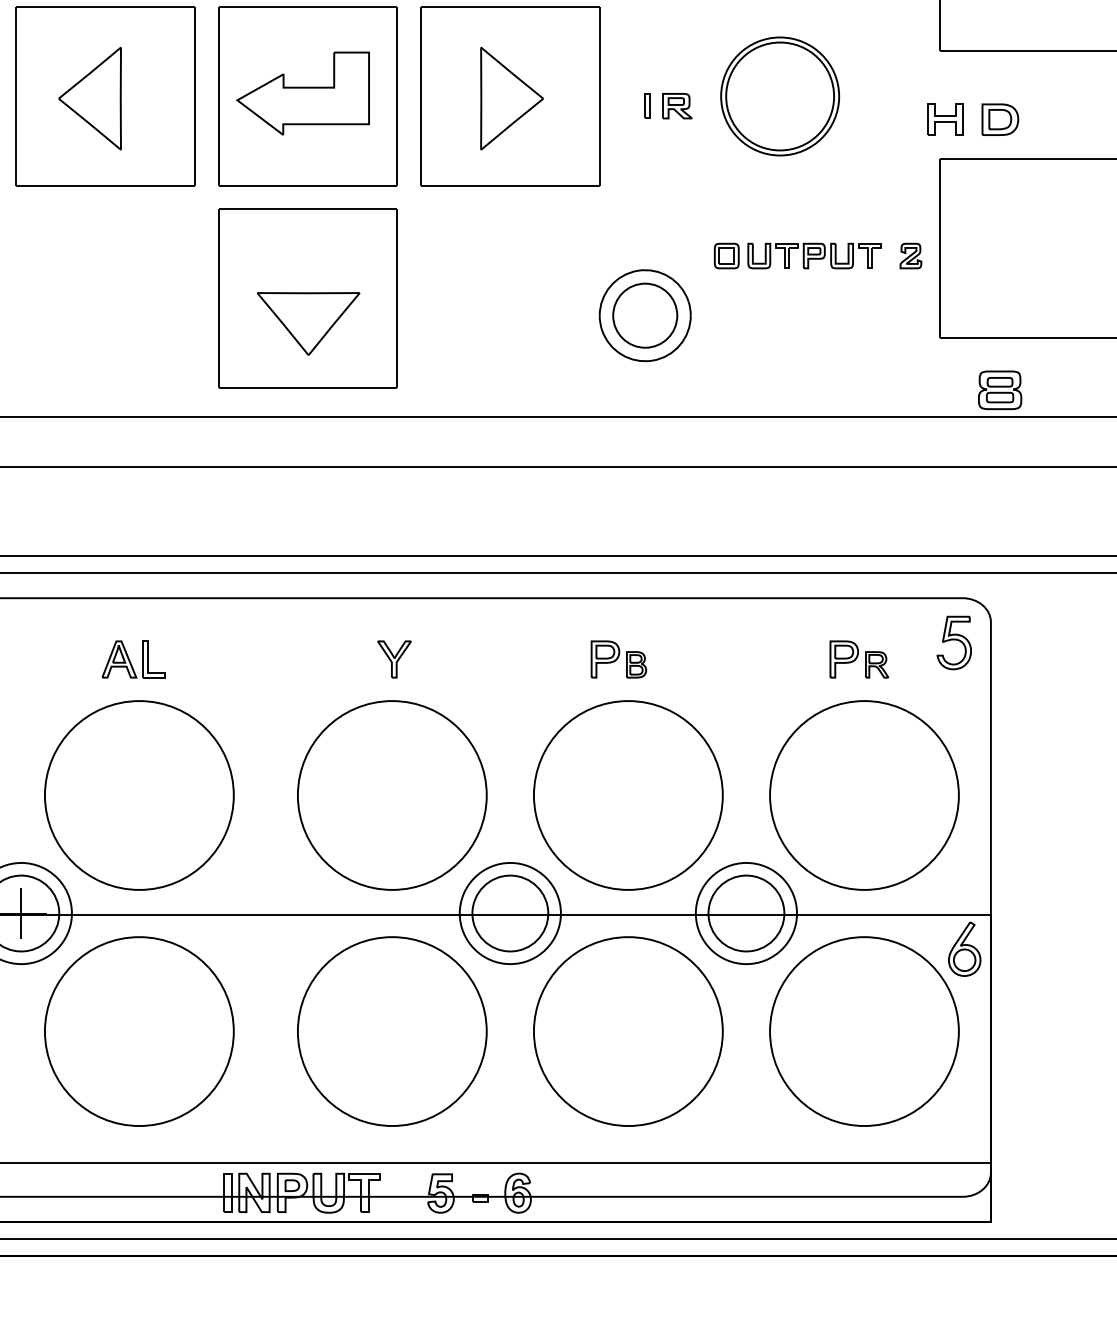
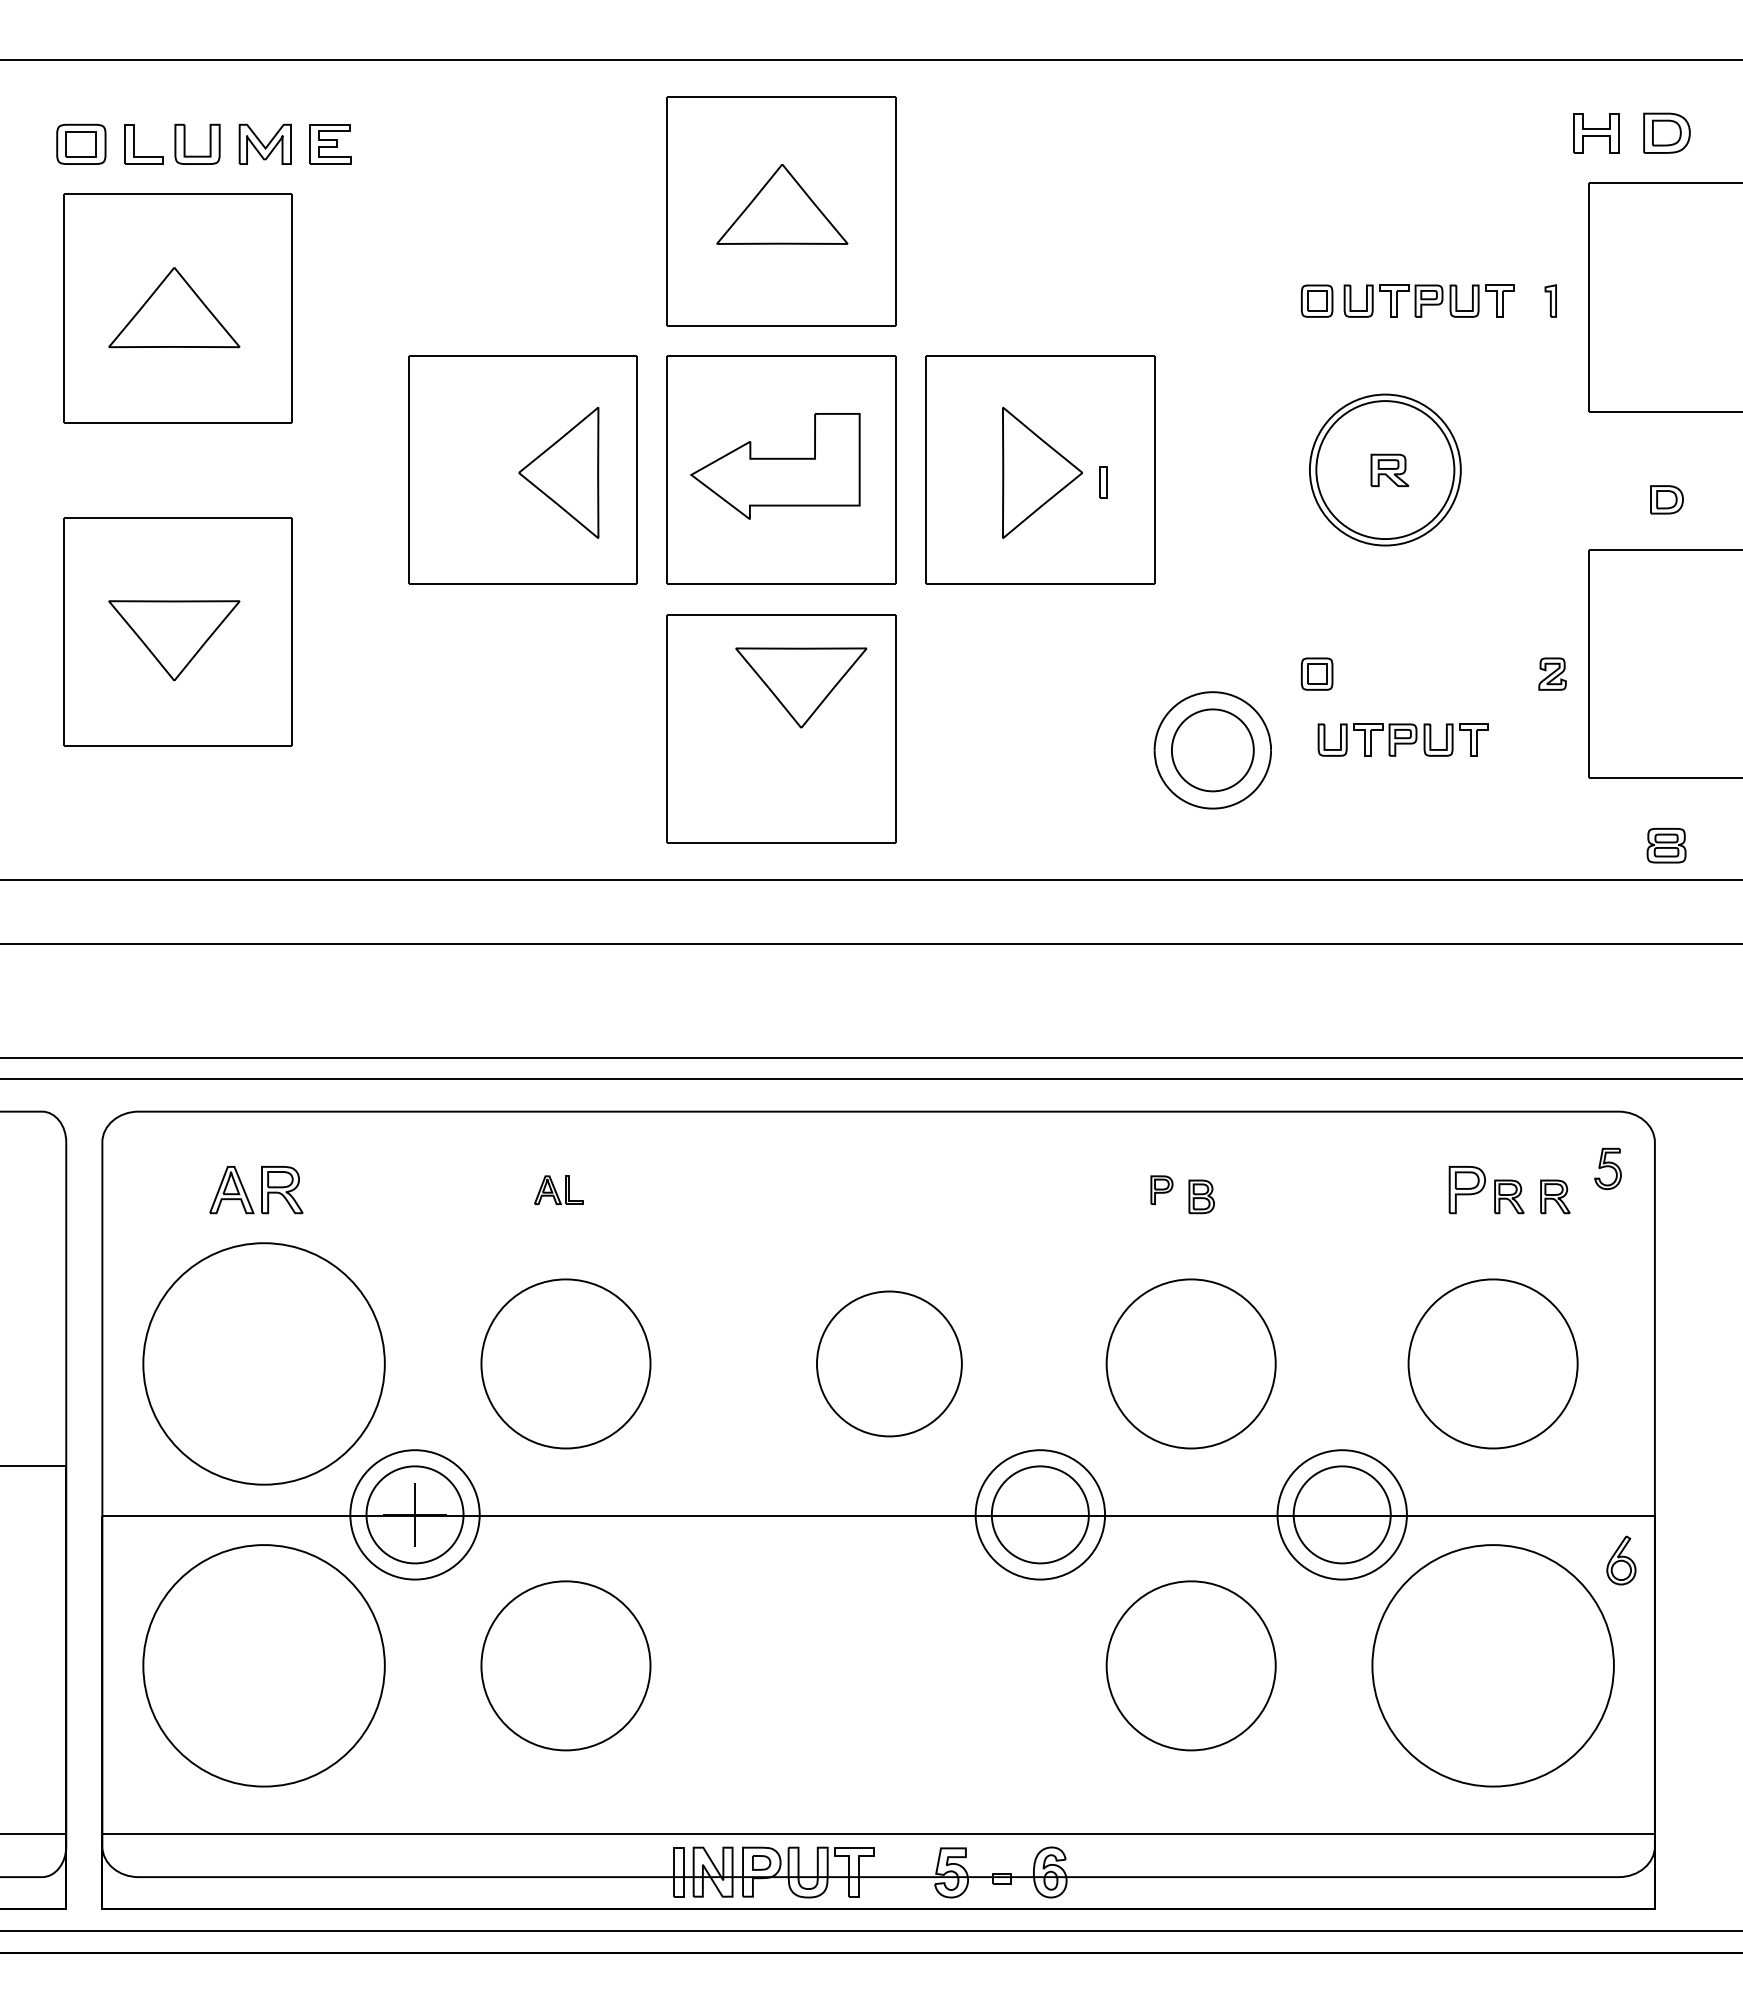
part: (89, 98) -> (558, 472), moved
part: (677, 105) -> (1389, 469), moved
part: (647, 106) -> (1103, 482), moved
part: (945, 119) -> (1596, 499), removed
part: (1000, 119) -> (1666, 499), size x0.7
part: (813, 255) -> (1402, 739), moved
part: (308, 323) -> (801, 687), moved
part: (1000, 390) -> (1666, 845), size x0.7
part: (953, 642) -> (1607, 1168), size x0.6
part: (133, 659) -> (558, 1190), size x0.6
part: (394, 659) -> (892, 1190), removed
part: (605, 659) -> (1161, 1190), size x0.6
part: (913, 664) -> (1555, 1196), added
part: (139, 795) -> (565, 1363), size x0.7
part: (392, 795) -> (889, 1363), size x0.6
part: (627, 795) -> (1190, 1363), size x0.7
part: (863, 795) -> (1492, 1363), size x0.7
part: (964, 949) -> (1621, 1560), size x0.7
part: (139, 1031) -> (565, 1665), size x0.7
part: (392, 1031) -> (889, 1665), removed
part: (627, 1031) -> (1190, 1665), size x0.7

